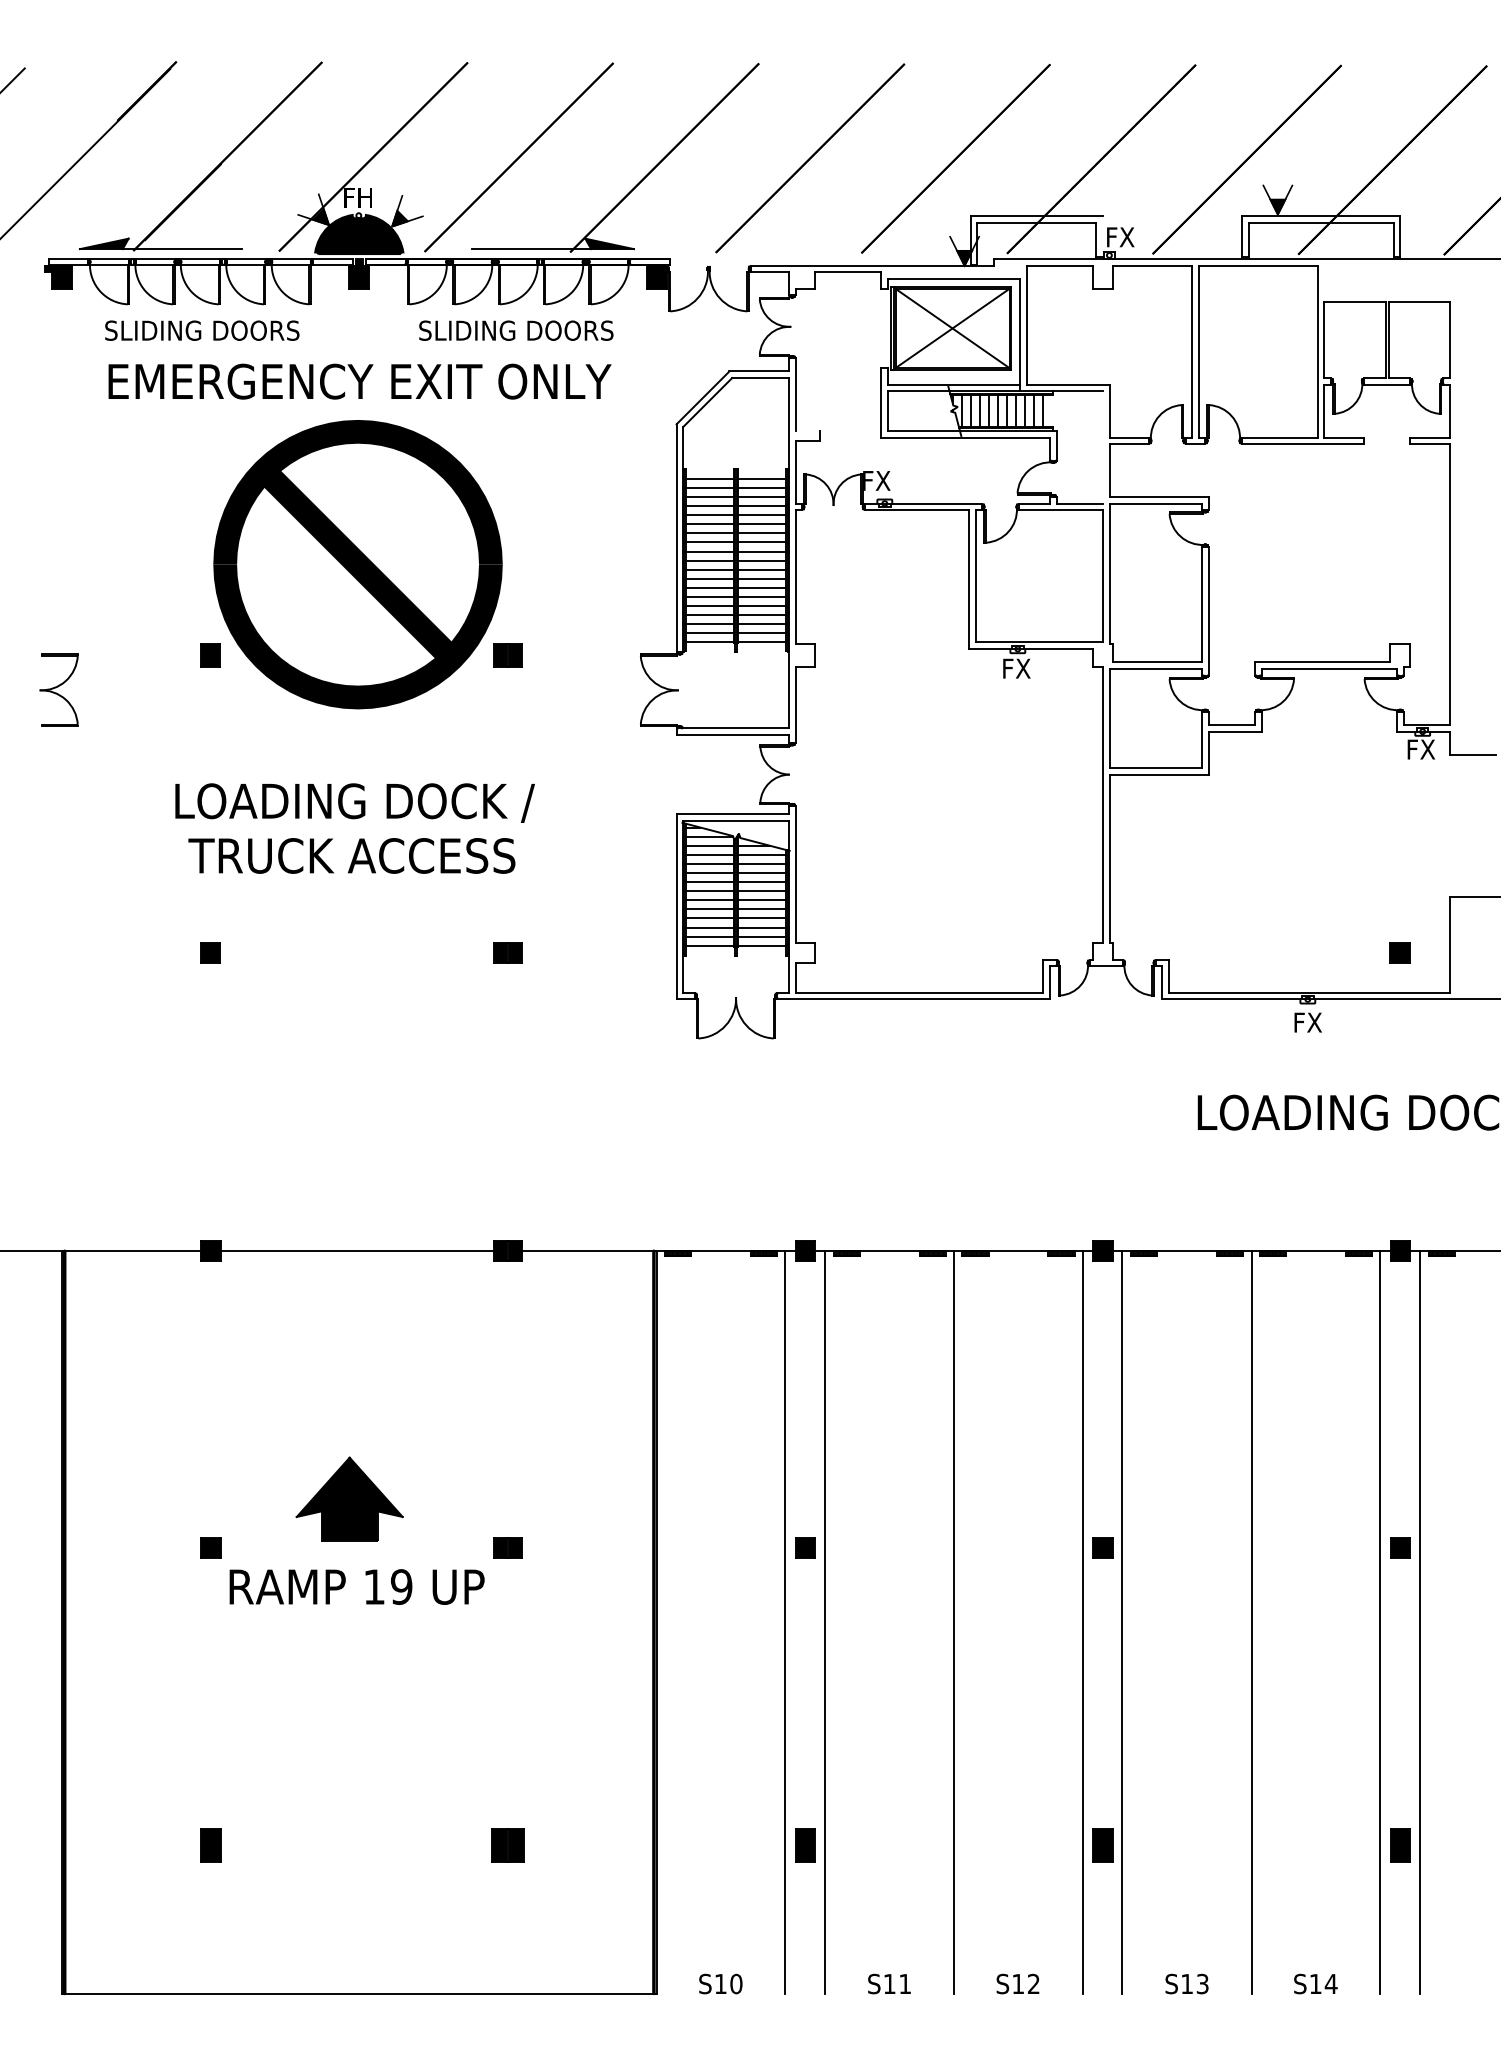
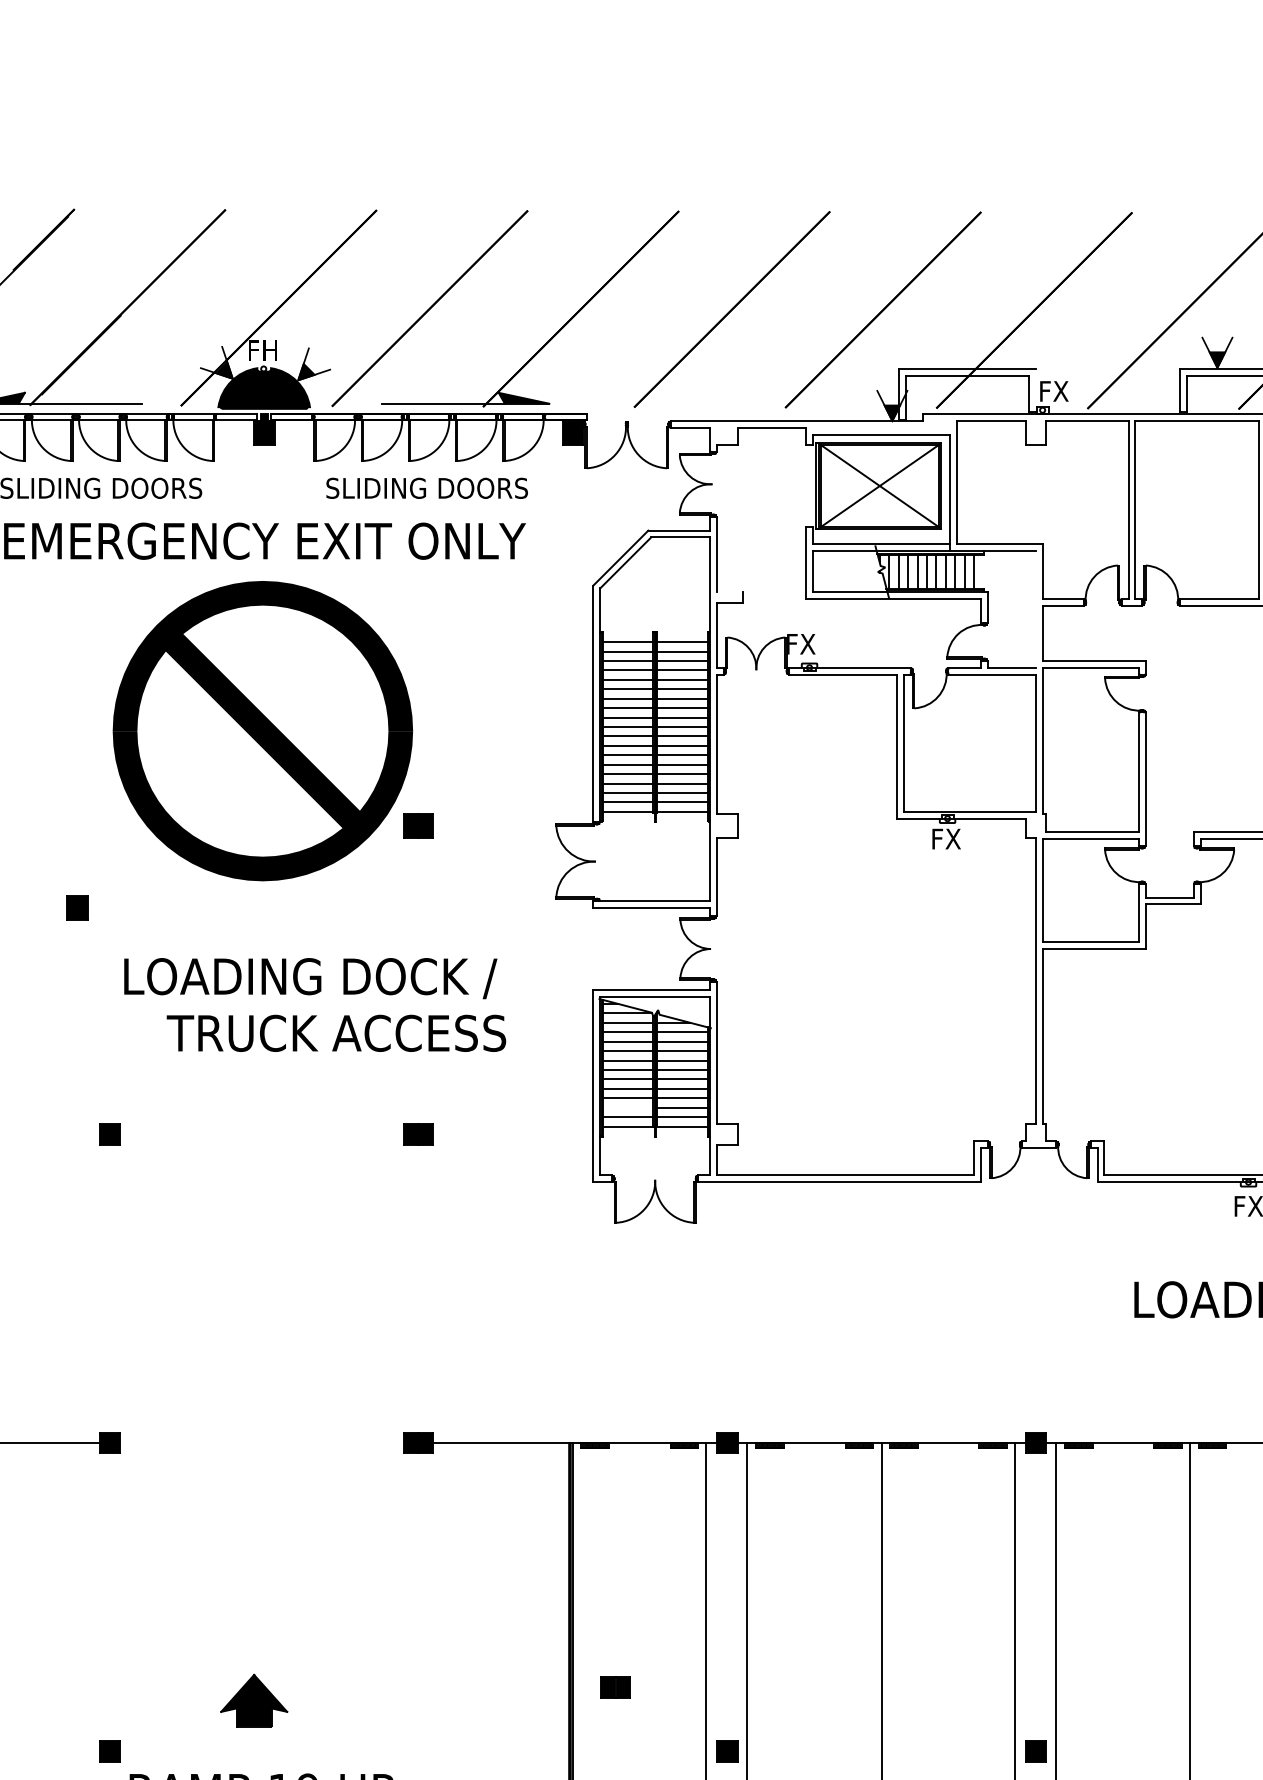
part: (210, 655) -> (77, 907), moved
text: (354, 802) -> (310, 977), moved
text: (351, 855) -> (336, 1032), moved
line: (709, 927) -> (627, 1107), removed
line: (357, 1250) -> (262, 1442), removed
part: (349, 1498) -> (254, 1700), size x0.6
part: (507, 1547) -> (615, 1686), moved

